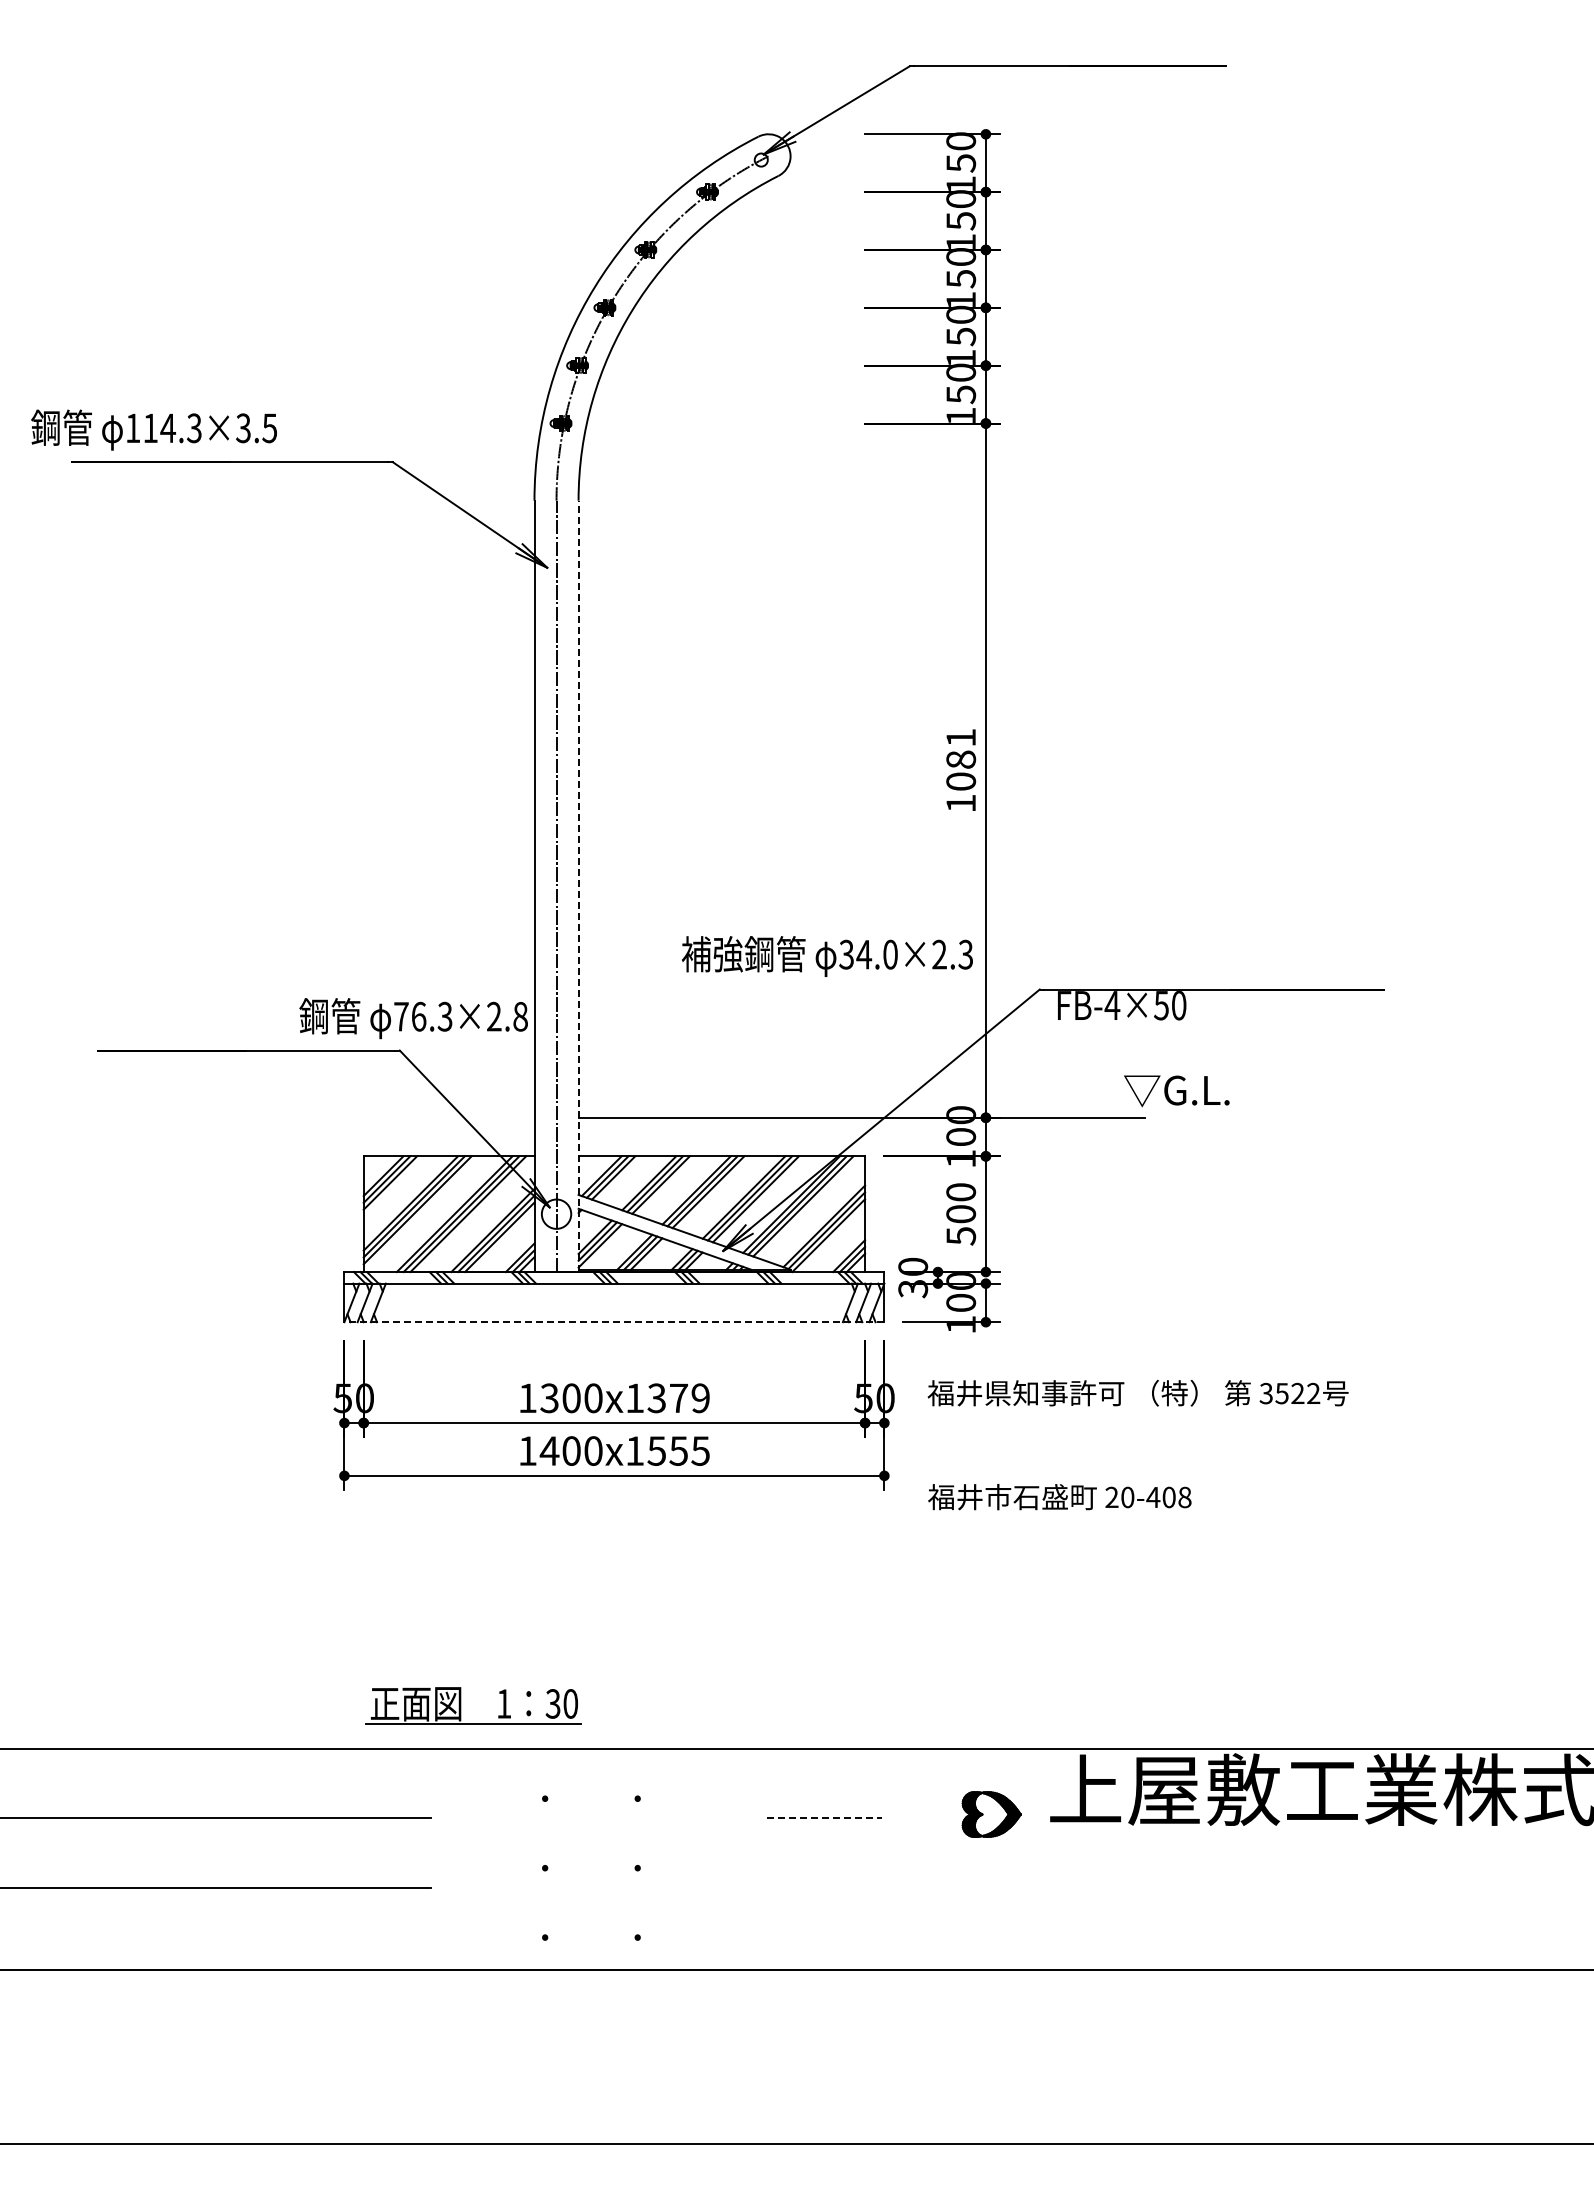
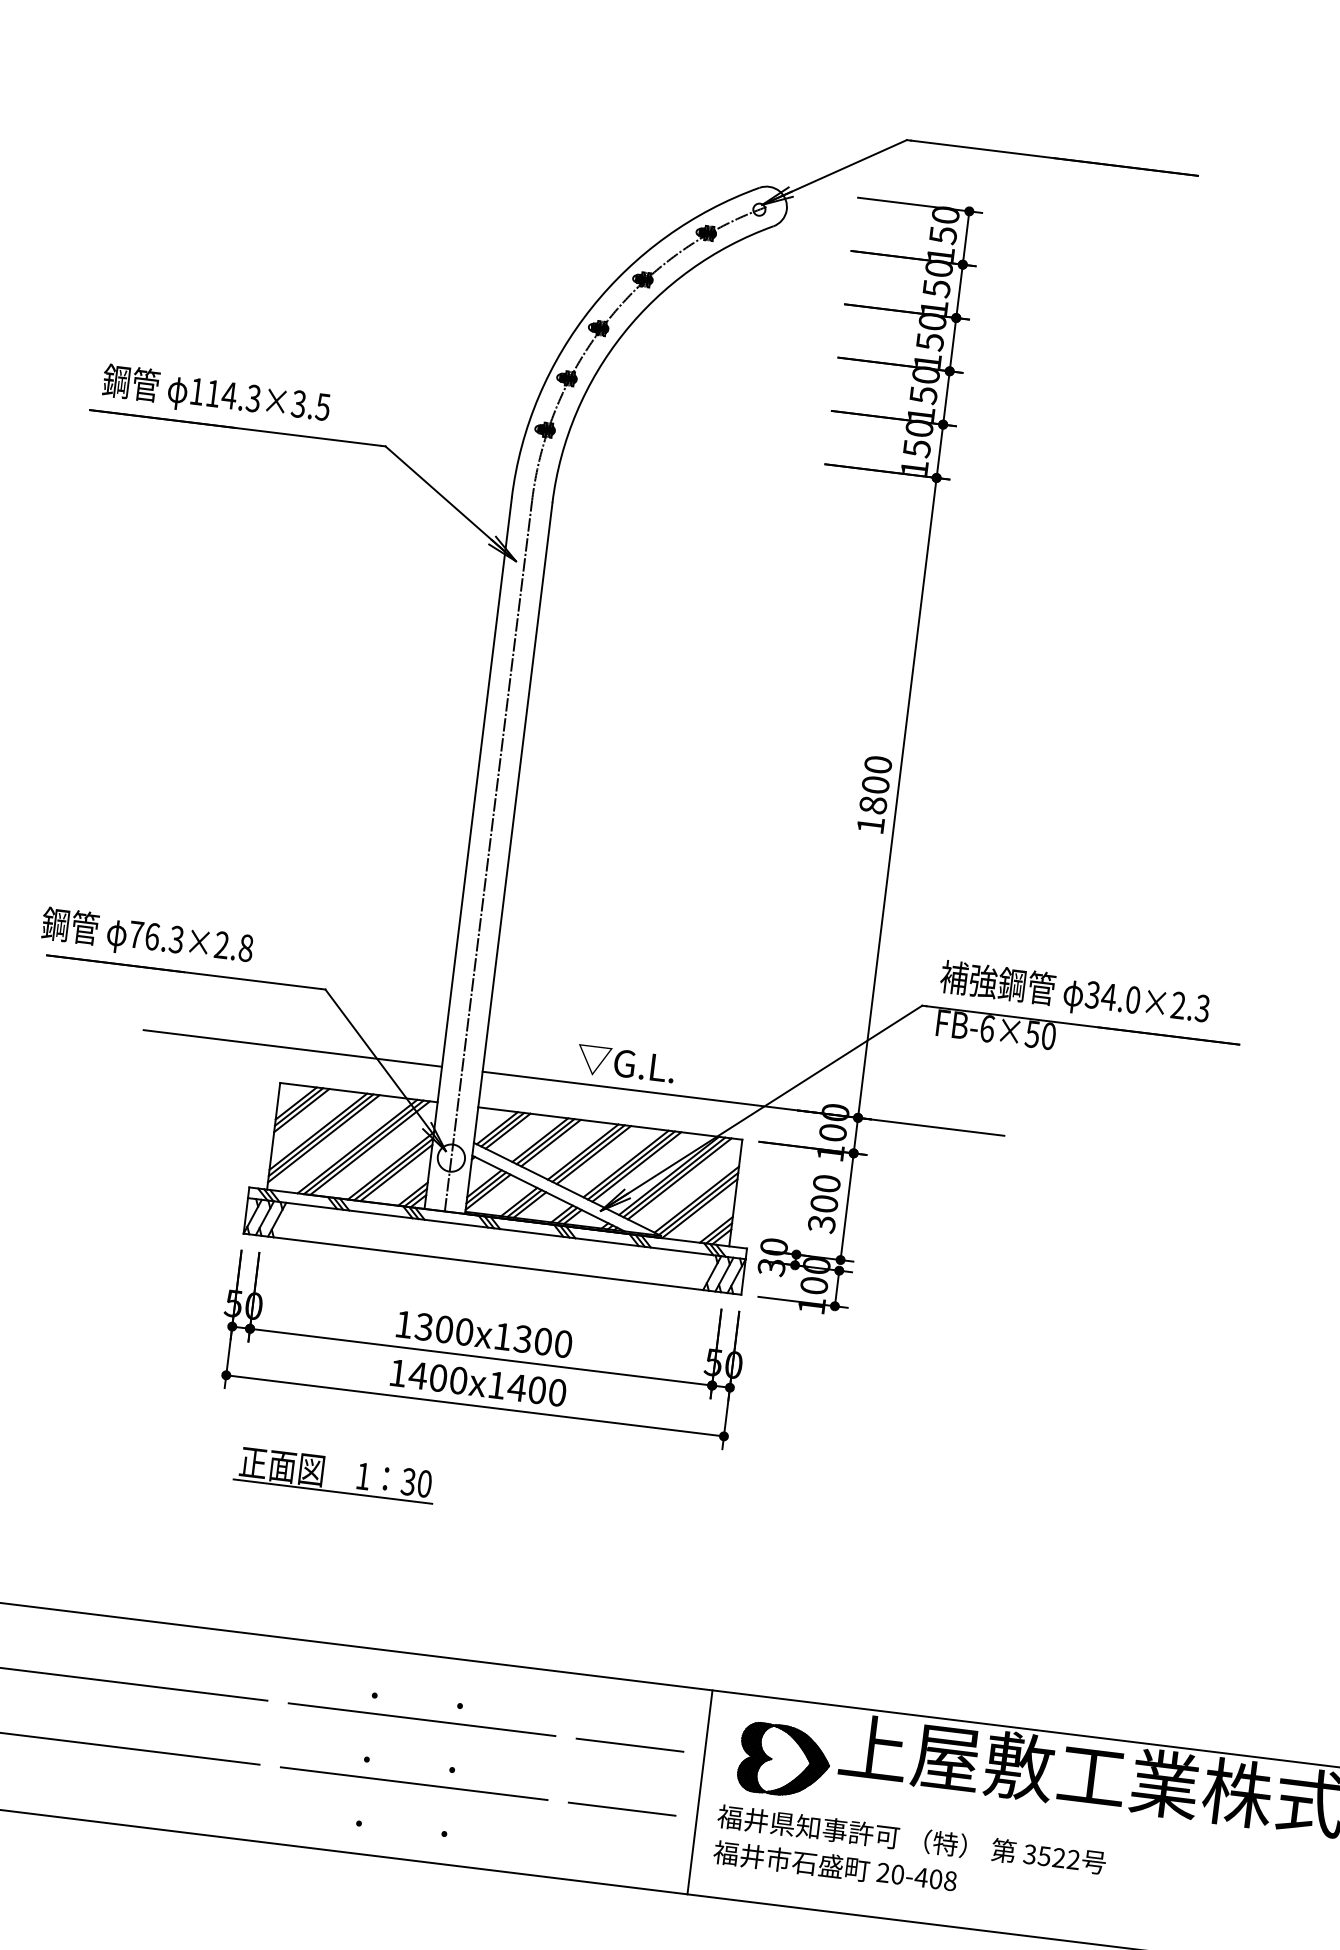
text: (153, 429) -> (215, 395), moved
text: (961, 759) -> (876, 784), 1081 -> 1800
line: (578, 886) -> (508, 858), dashed -> solid
text: (827, 956) -> (1074, 994), moved
text: (1112, 1005) -> (987, 1028), FB-4×50 -> FB-6×50
text: (413, 1018) -> (147, 937), moved
text: (1176, 1091) -> (625, 1064), moved
line: (372, 1117) -> (292, 1048), added
text: (960, 1236) -> (821, 1224), 500 -> 300
line: (614, 1322) -> (492, 1264), dashed -> solid
text: (1137, 1393) -> (911, 1839), moved
text: (689, 1398) -> (553, 1343), 1300x1379 -> 1300x1300
text: (678, 1450) -> (537, 1389), 1400x1555 -> 1400x1400
text: (1059, 1497) -> (834, 1866), moved
part: (461, 1705) -> (323, 1472), moved
part: (991, 1814) -> (784, 1760), size x1.67
line: (598, 1818) -> (421, 1719), added
line: (824, 1818) -> (629, 1745), dashed -> solid
line: (905, 1859) -> (700, 1792), added
line: (598, 1887) -> (413, 1783), added
line: (824, 1887) -> (622, 1809), added

